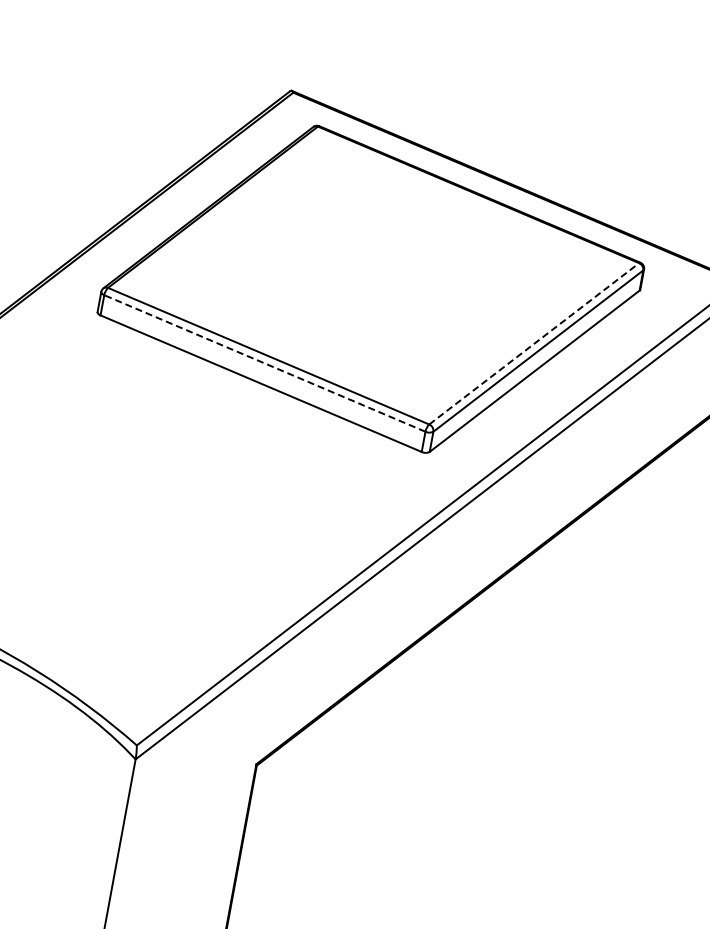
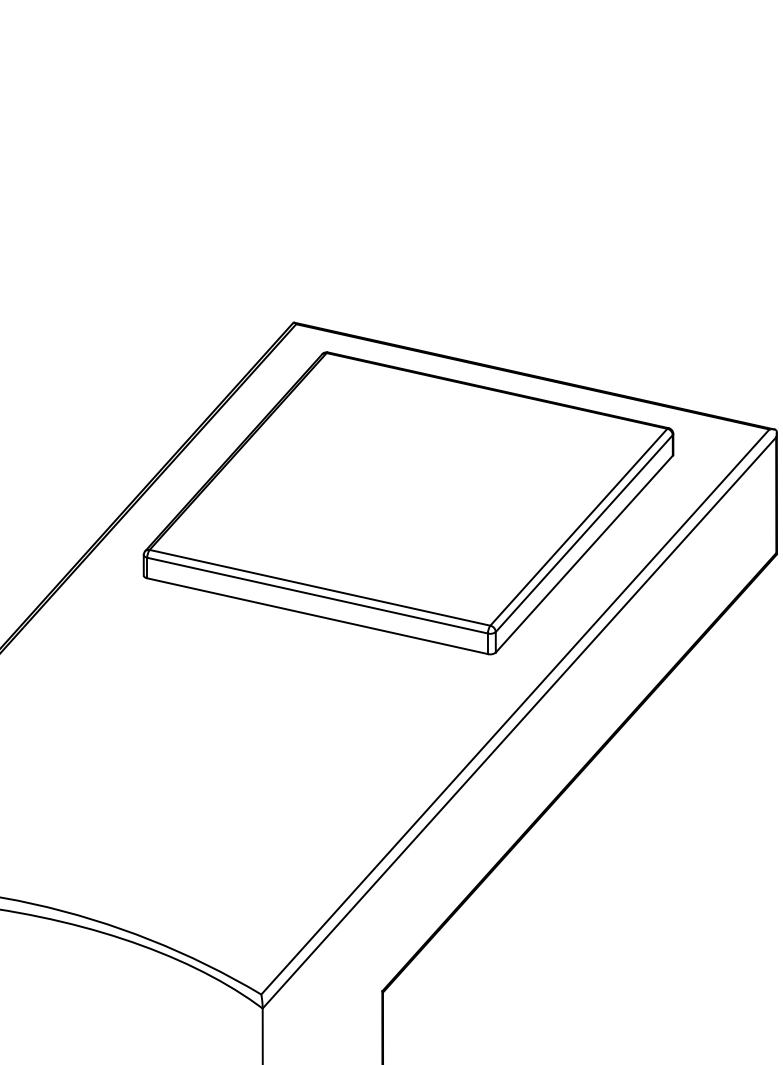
line: (534, 343) -> (579, 526), dashed -> solid
line: (264, 363) -> (317, 595), dashed -> solid

